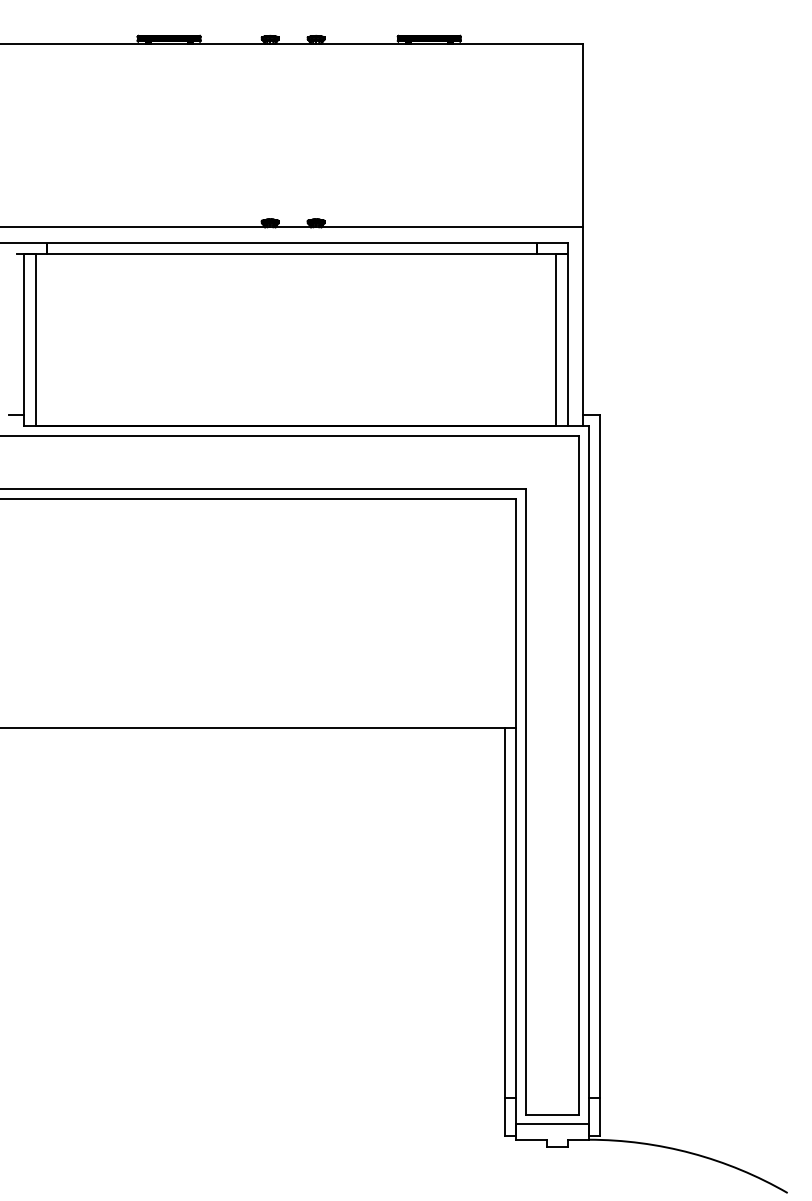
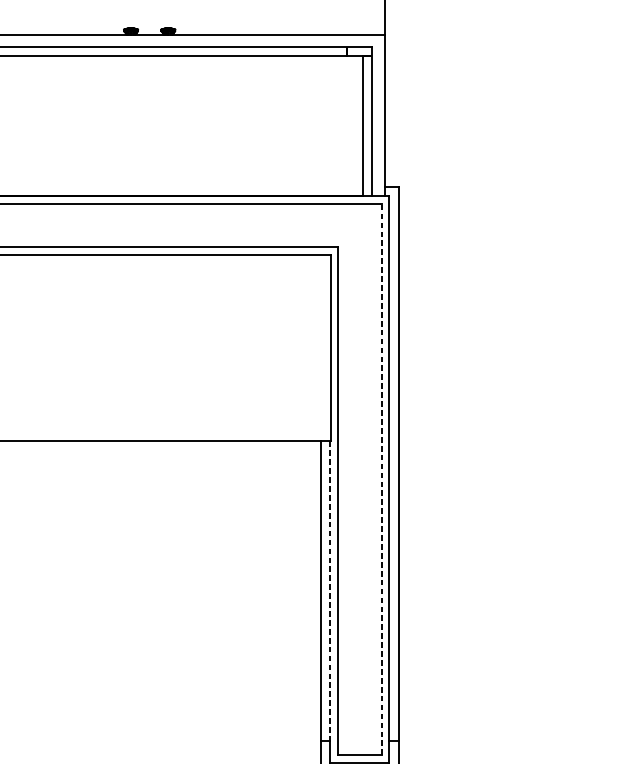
line: (579, 775) -> (381, 479), solid -> dashed
line: (516, 913) -> (330, 591), solid -> dashed

